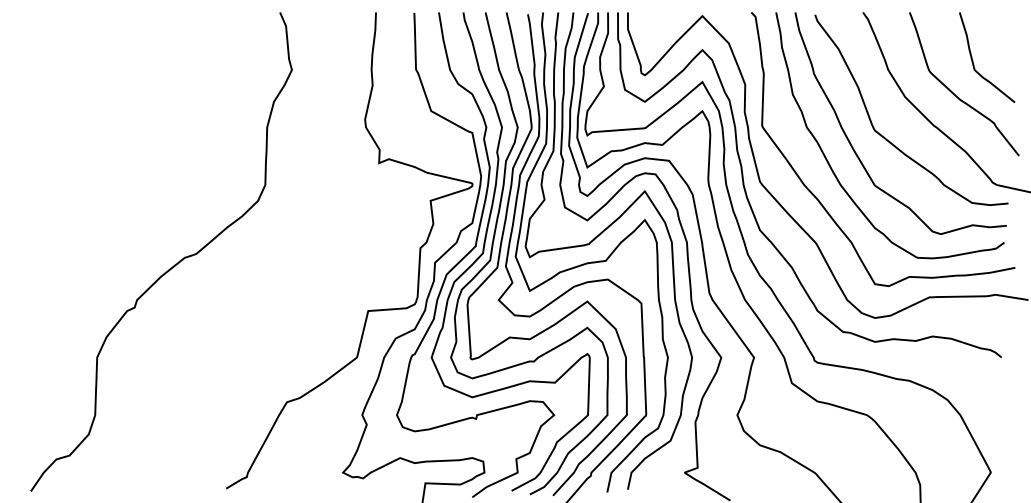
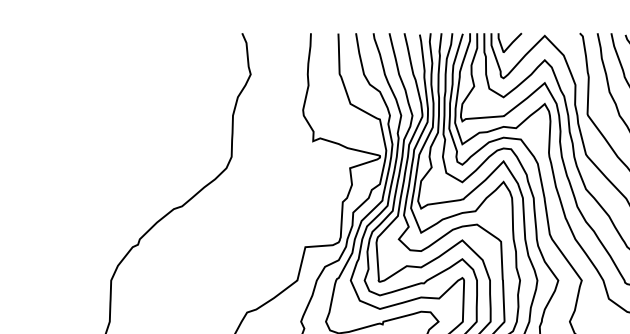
line: (655, 26) -> (511, 43), added

